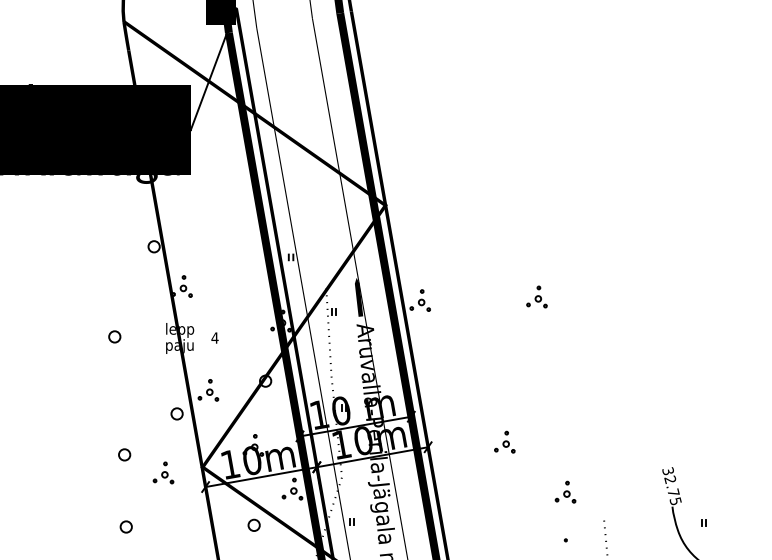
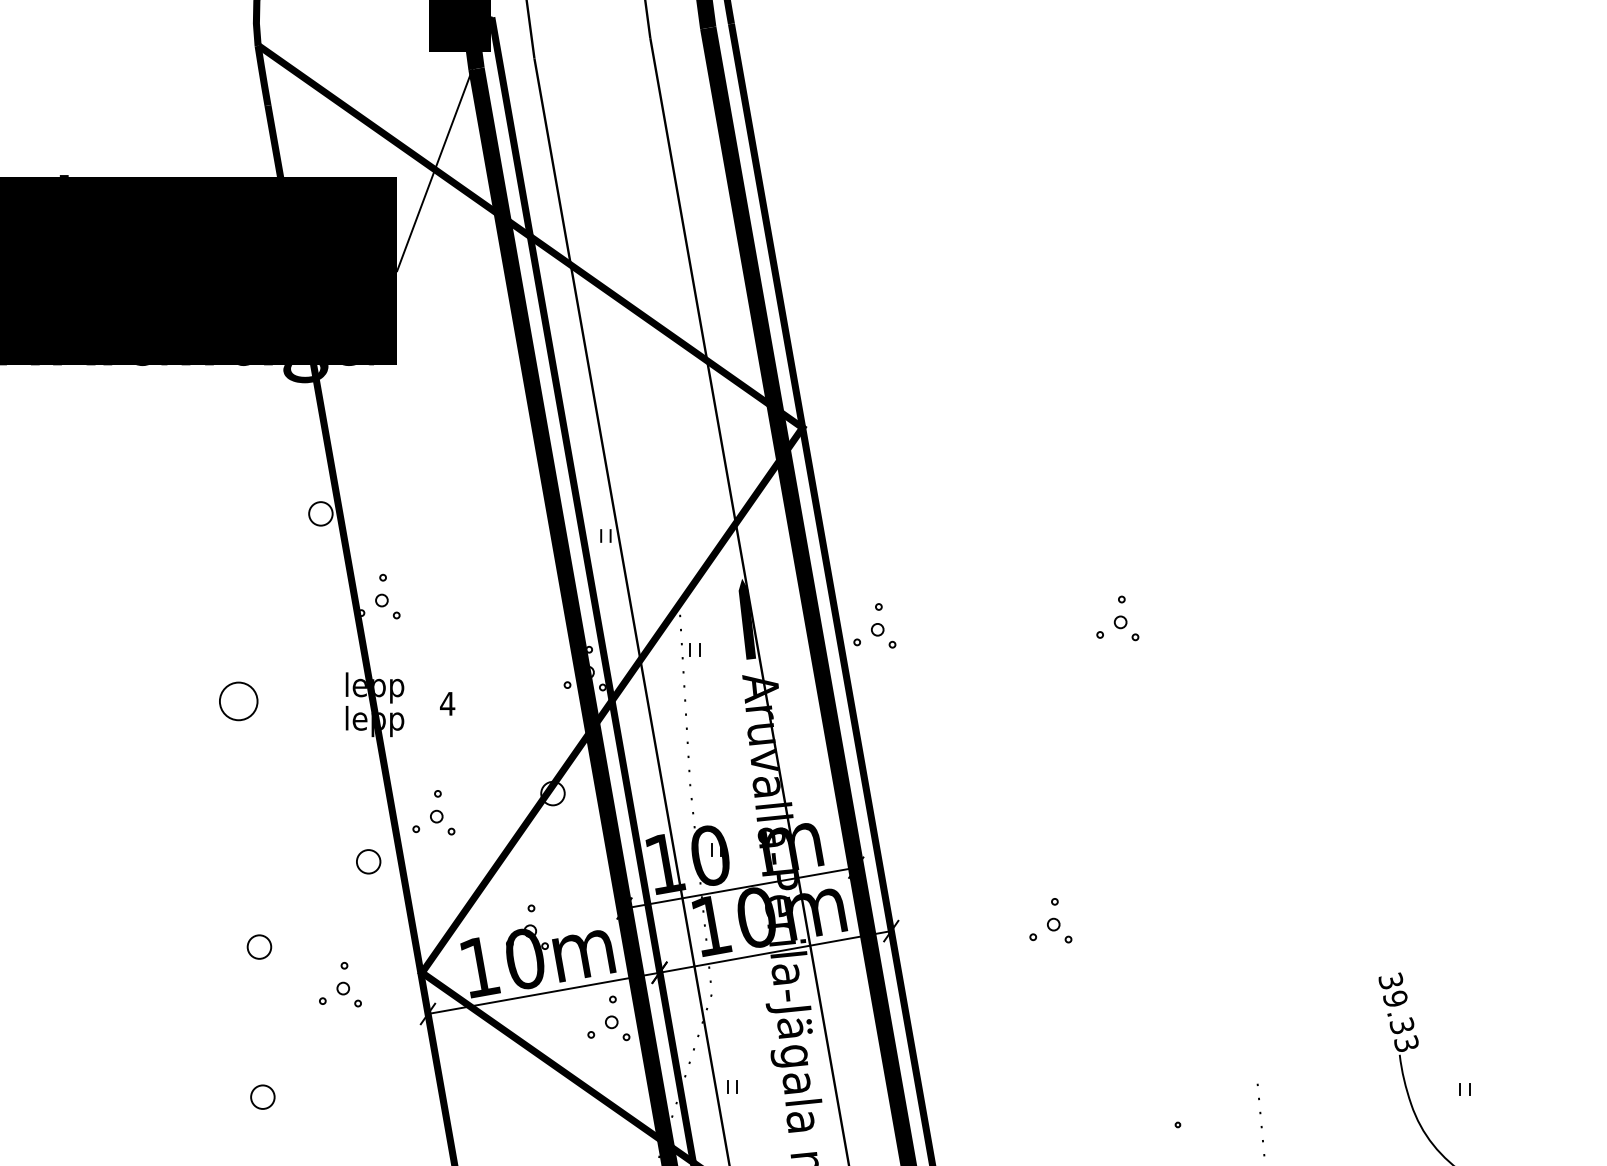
part: (114, 336) -> (238, 700), size x1.6
text: (180, 346) -> (375, 721), paju -> lepp
text: (672, 490) -> (1399, 1021), 32.75 -> 39.33
part: (565, 491) -> (1177, 1023), removed
part: (253, 524) -> (527, 1091), removed

